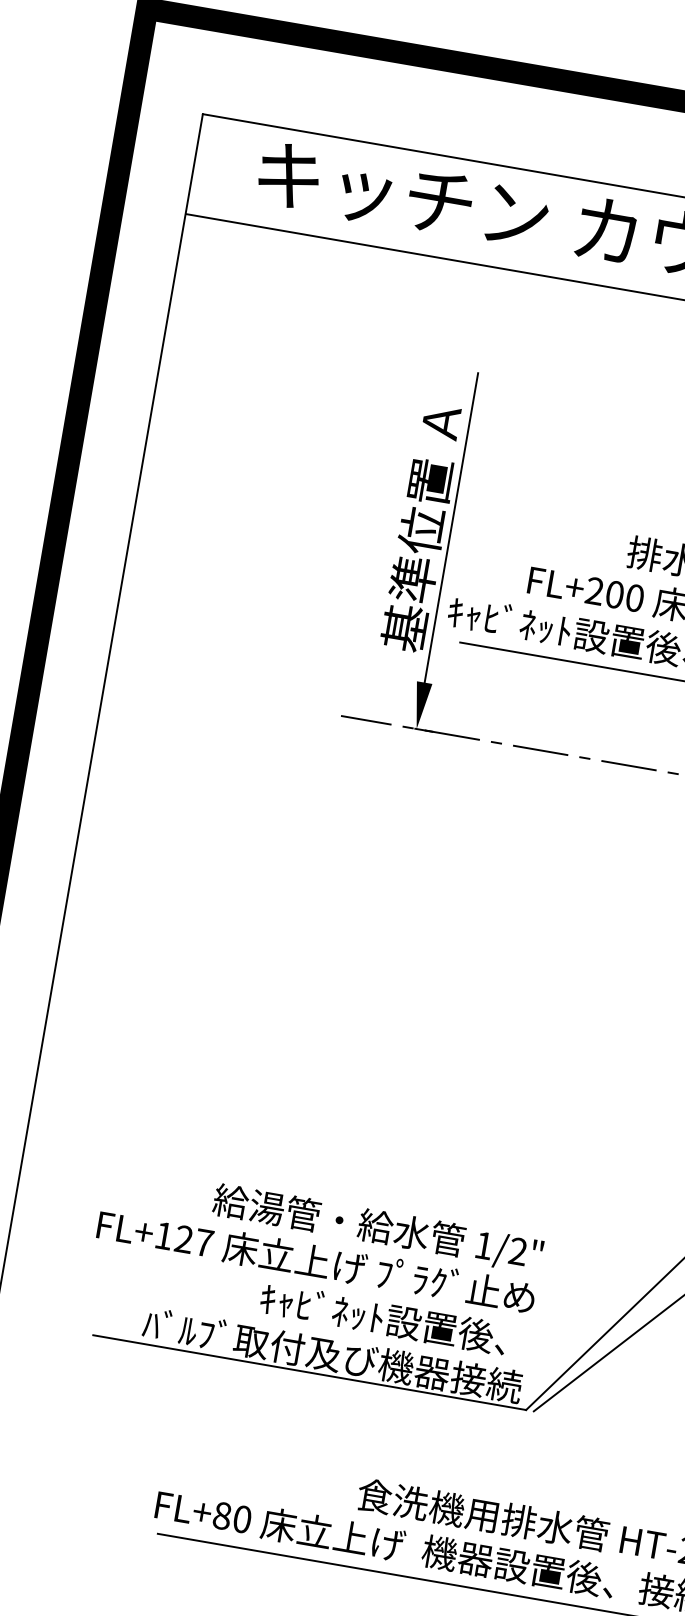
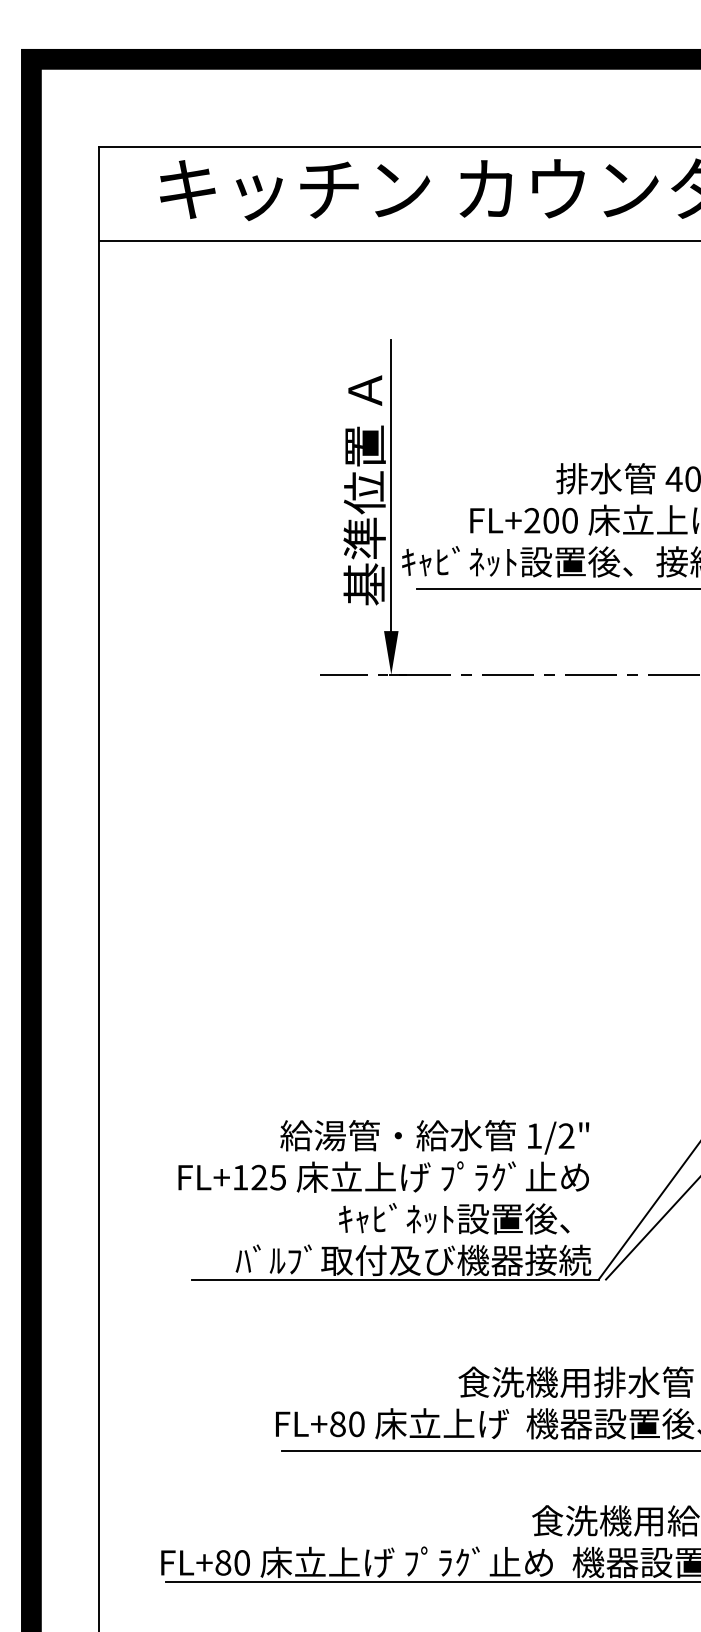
text: (204, 1242) -> (278, 1177), FL+127 -> FL+125

